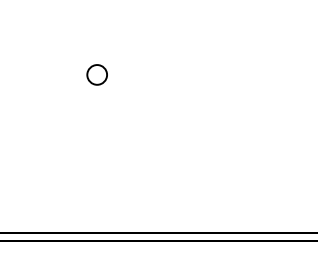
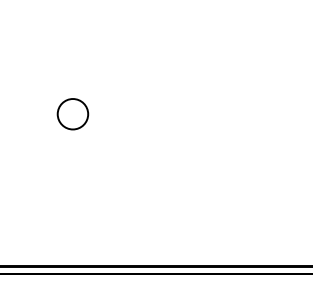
circle: (96, 74) -> (72, 113), size x1.6

